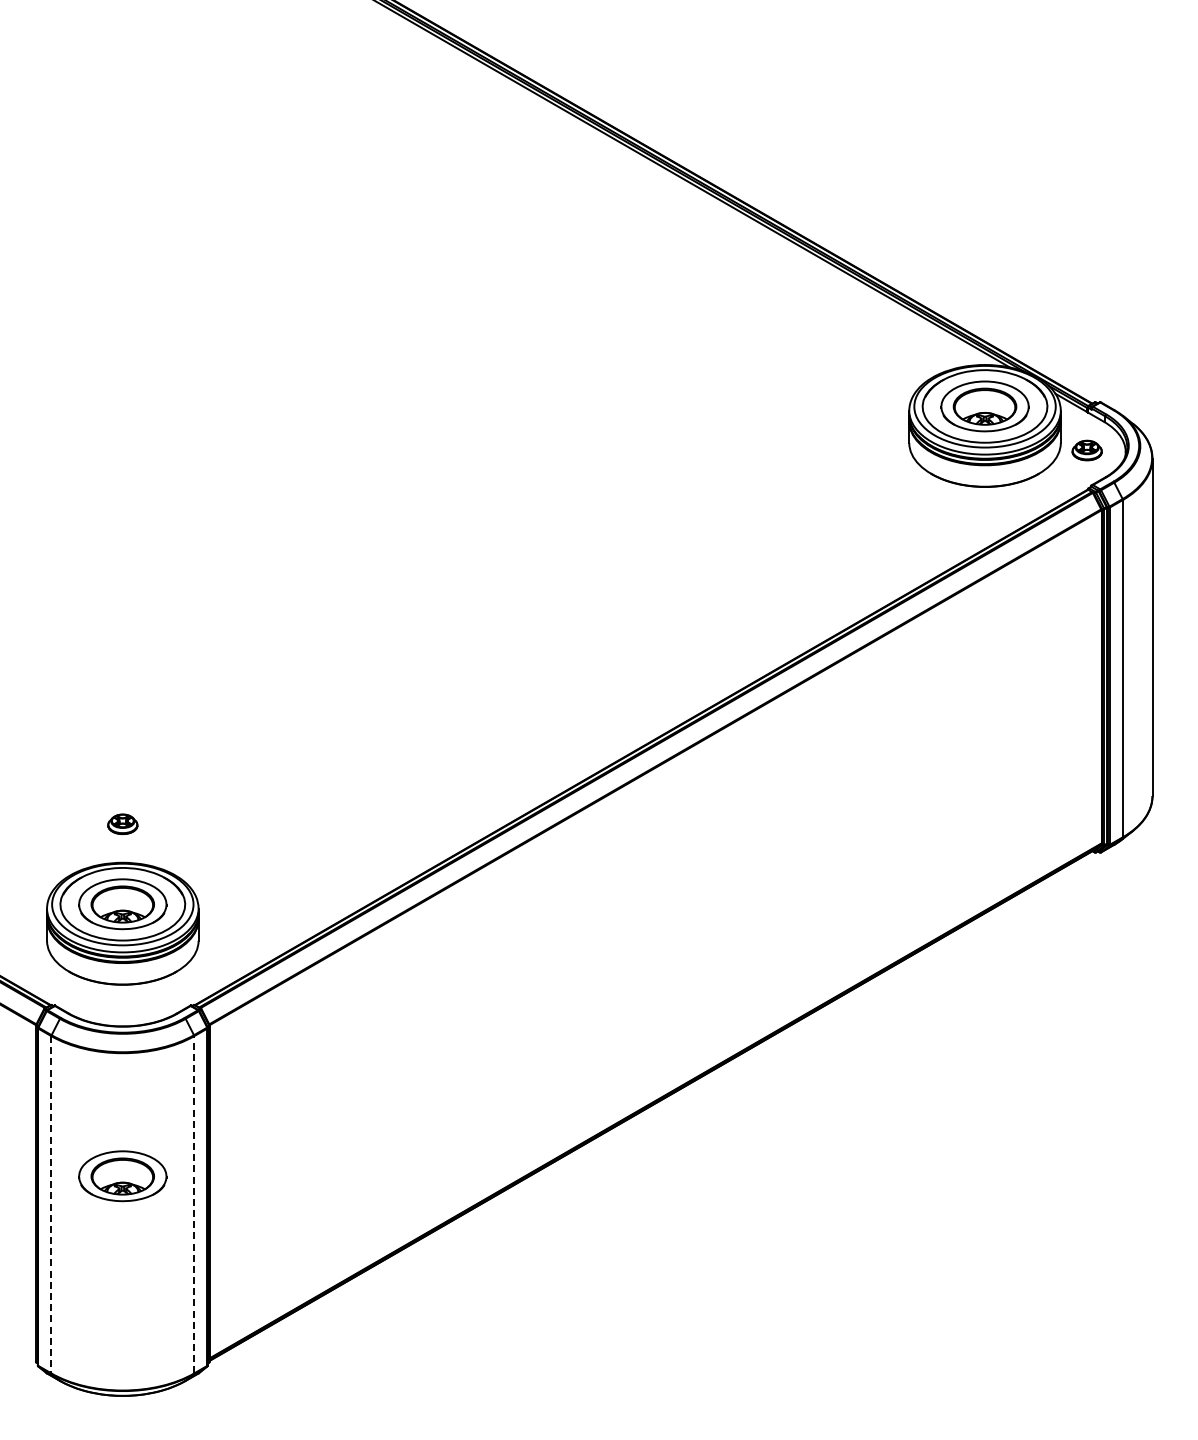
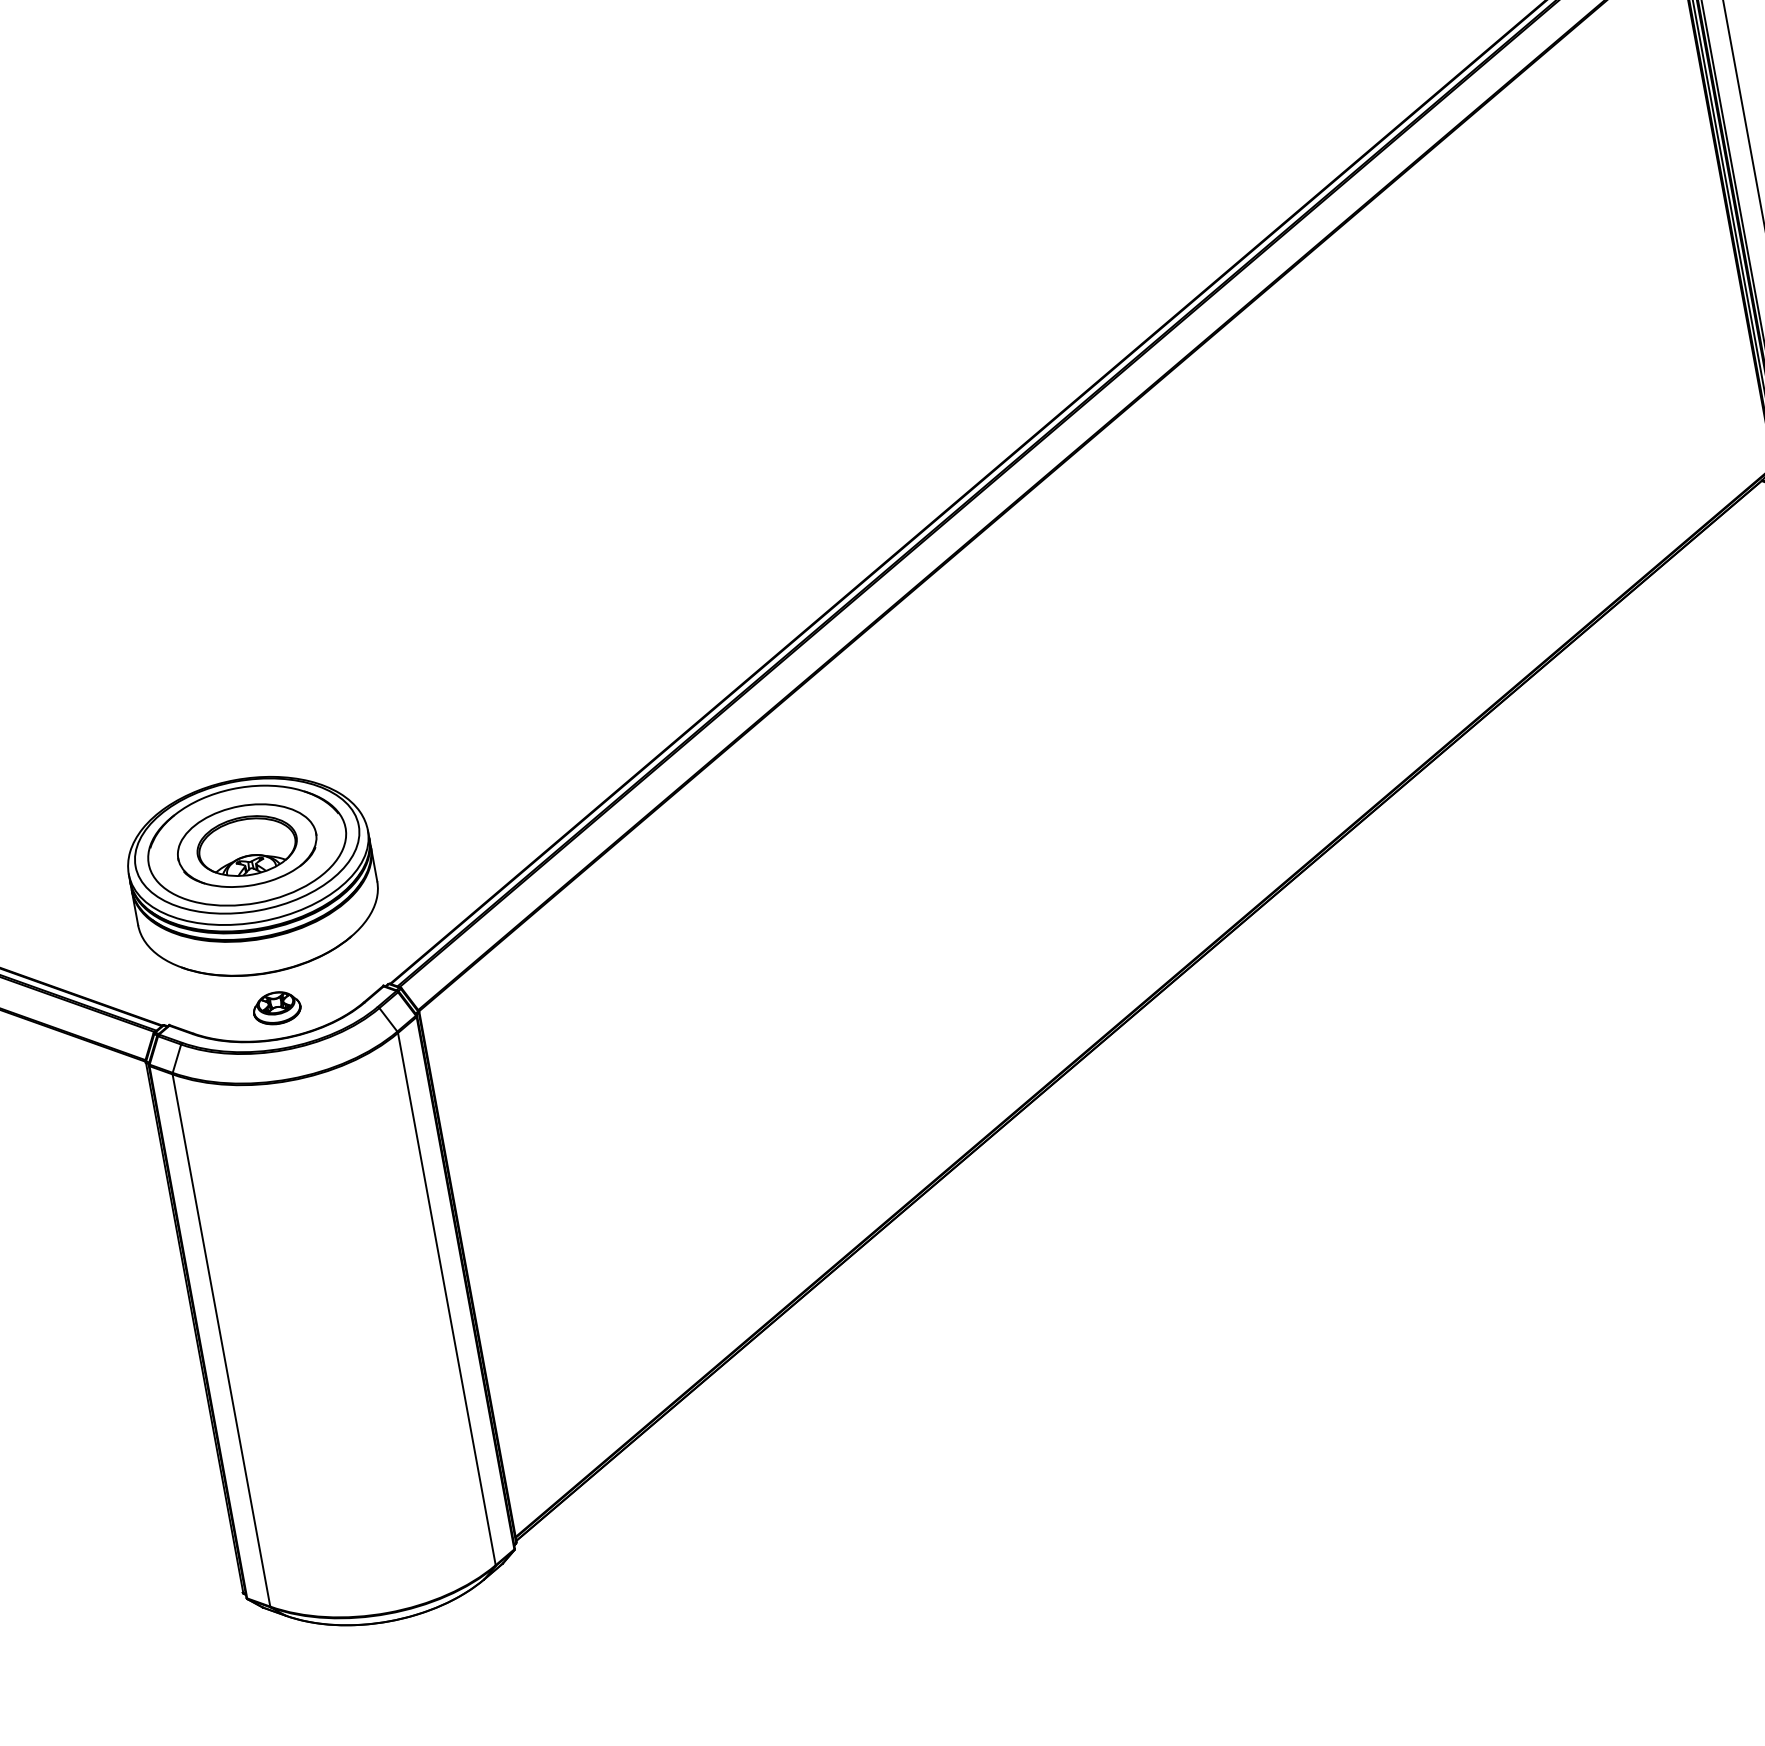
part: (122, 823) -> (276, 1007), moved
part: (122, 1176) -> (325, 1275), removed
line: (51, 1204) -> (221, 1339), dashed -> solid
line: (194, 1204) -> (447, 1298), dashed -> solid

